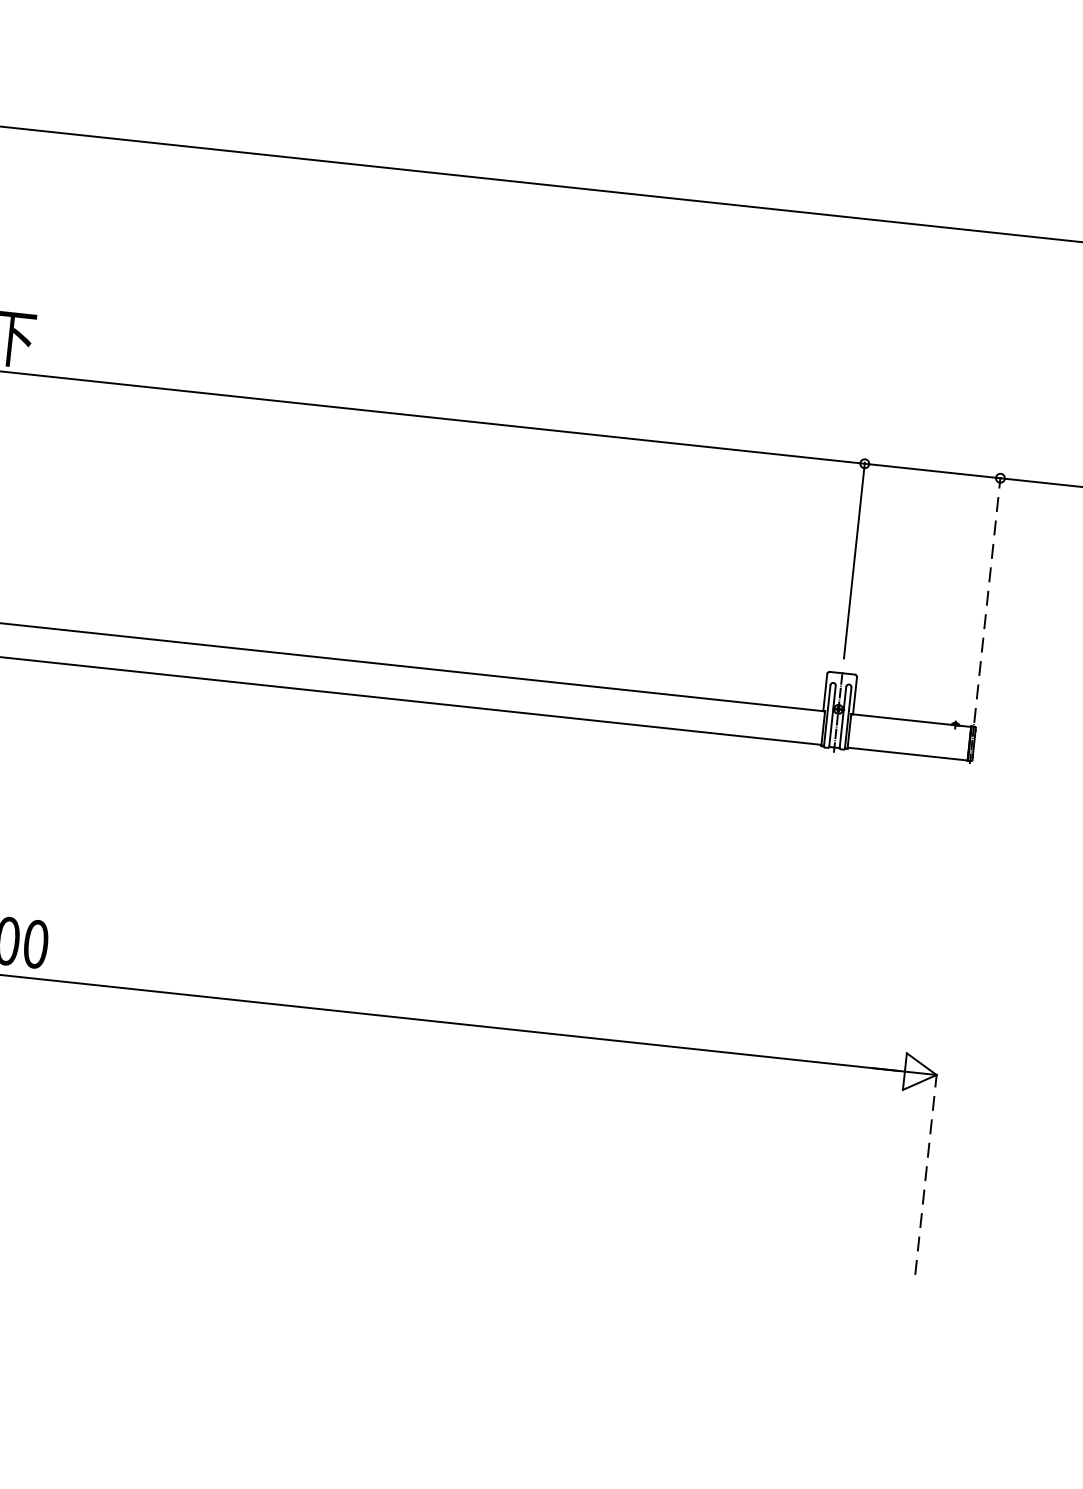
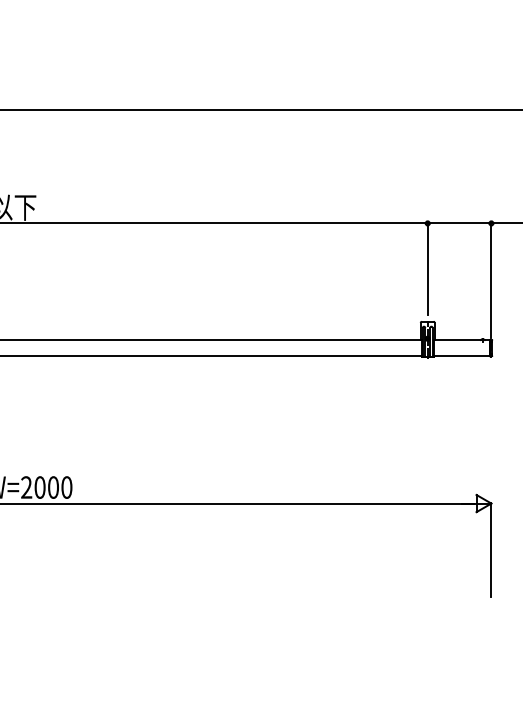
line: (987, 599) -> (491, 280), dashed -> solid
line: (926, 1172) -> (491, 549), dashed -> solid

